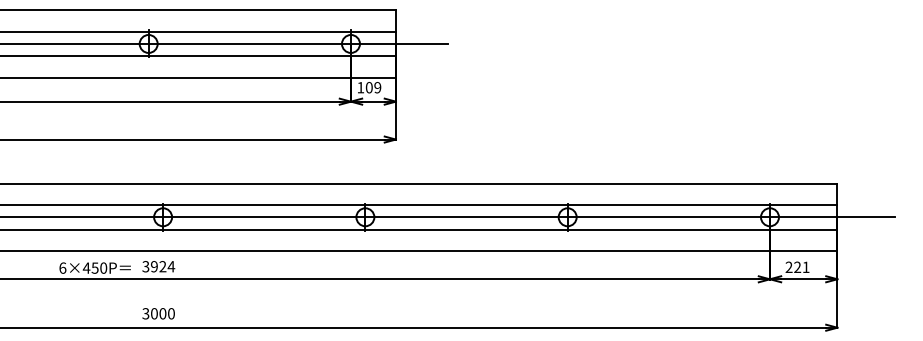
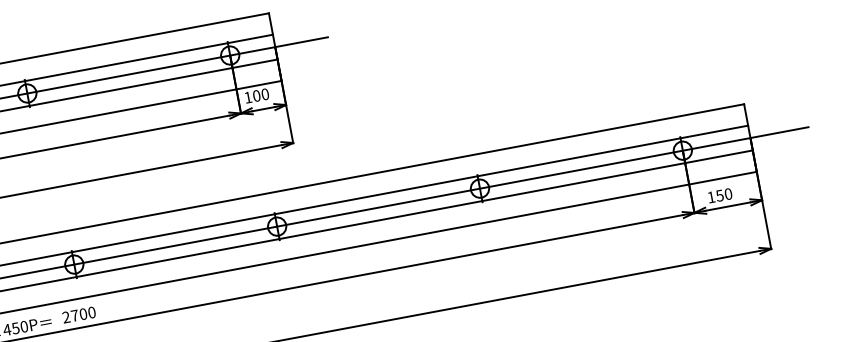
text: (377, 87) -> (264, 94), 109 -> 100
text: (158, 266) -> (78, 314), 3924 -> 2700
text: (797, 267) -> (719, 195), 221 -> 150

